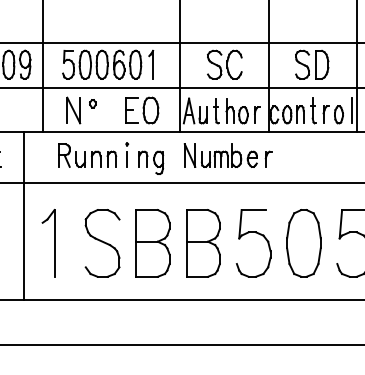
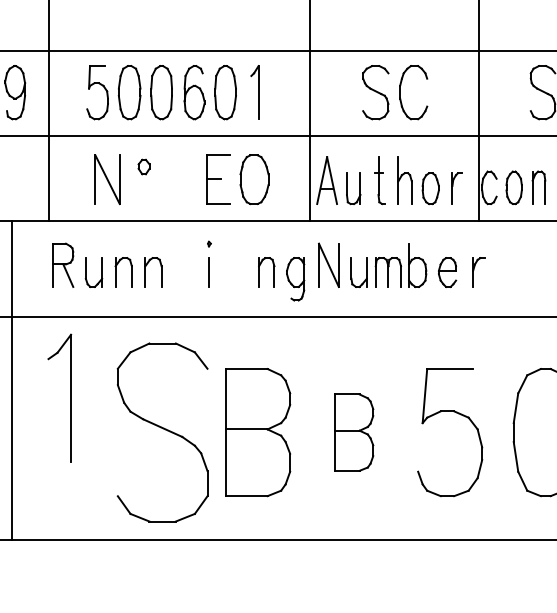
part: (87, 155) -> (107, 265), moved
part: (151, 162) -> (282, 278), moved
part: (48, 243) -> (59, 398), moved
part: (102, 243) -> (162, 432), size x1.4
part: (203, 243) -> (354, 432), size x0.6

